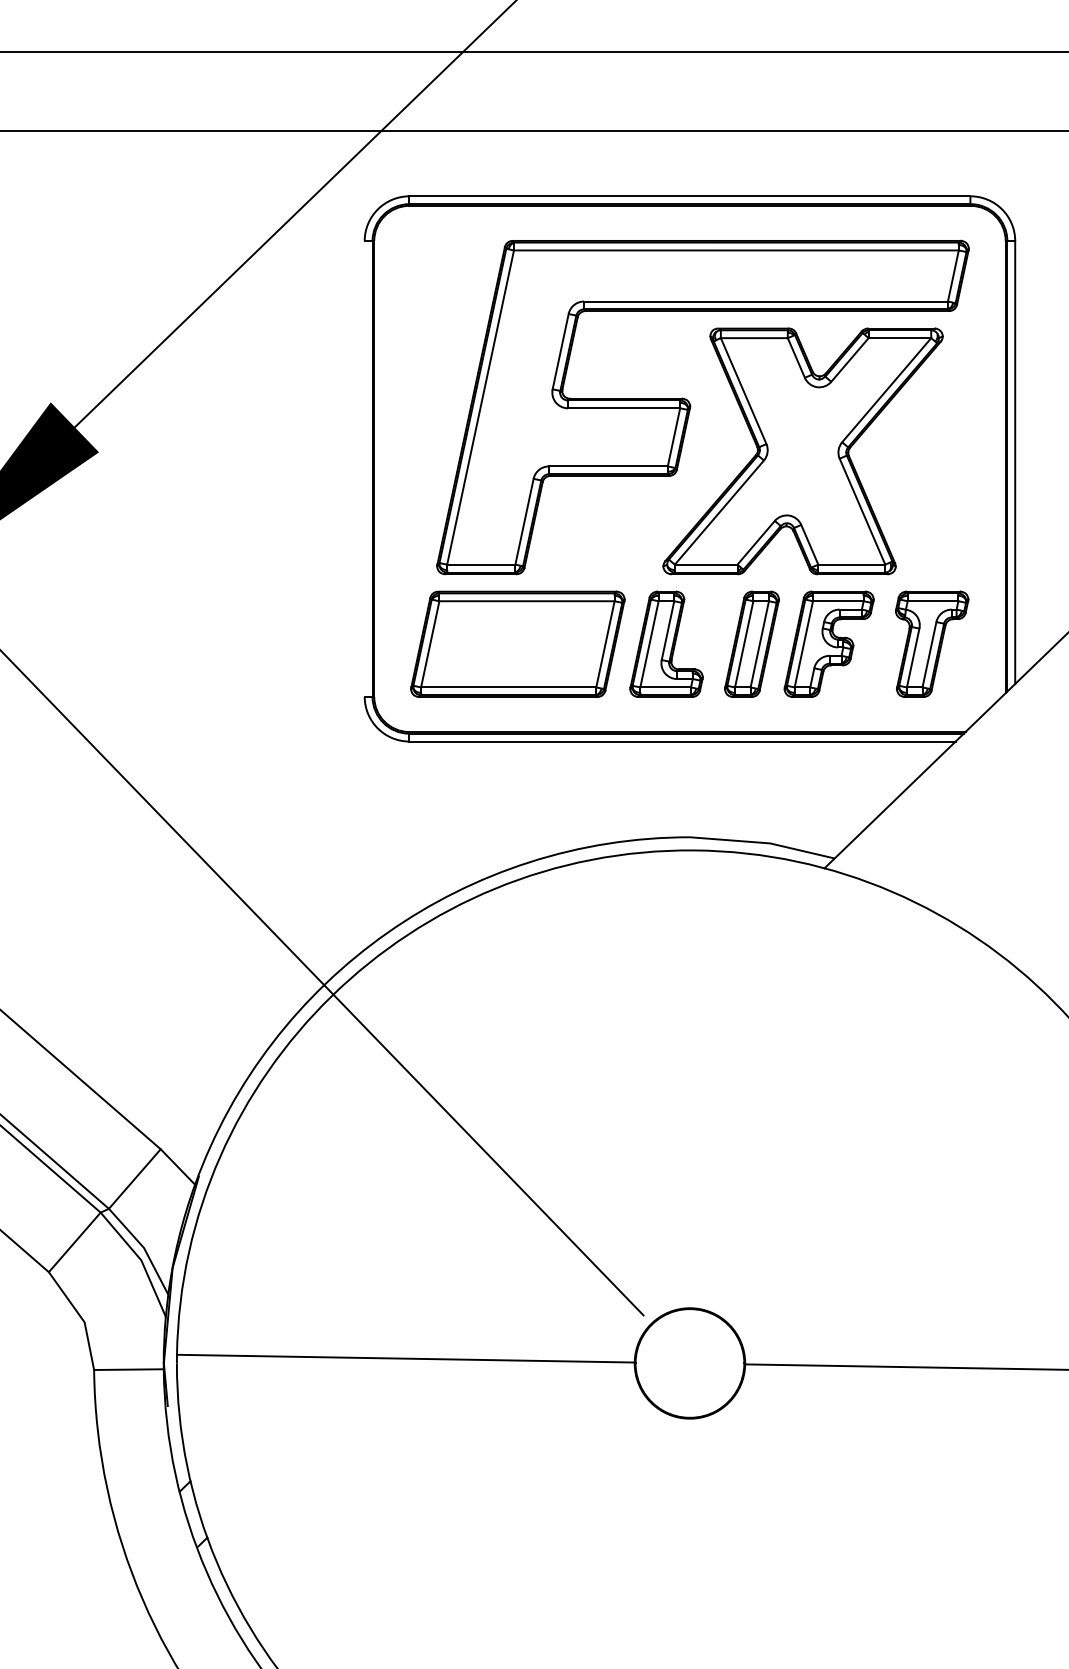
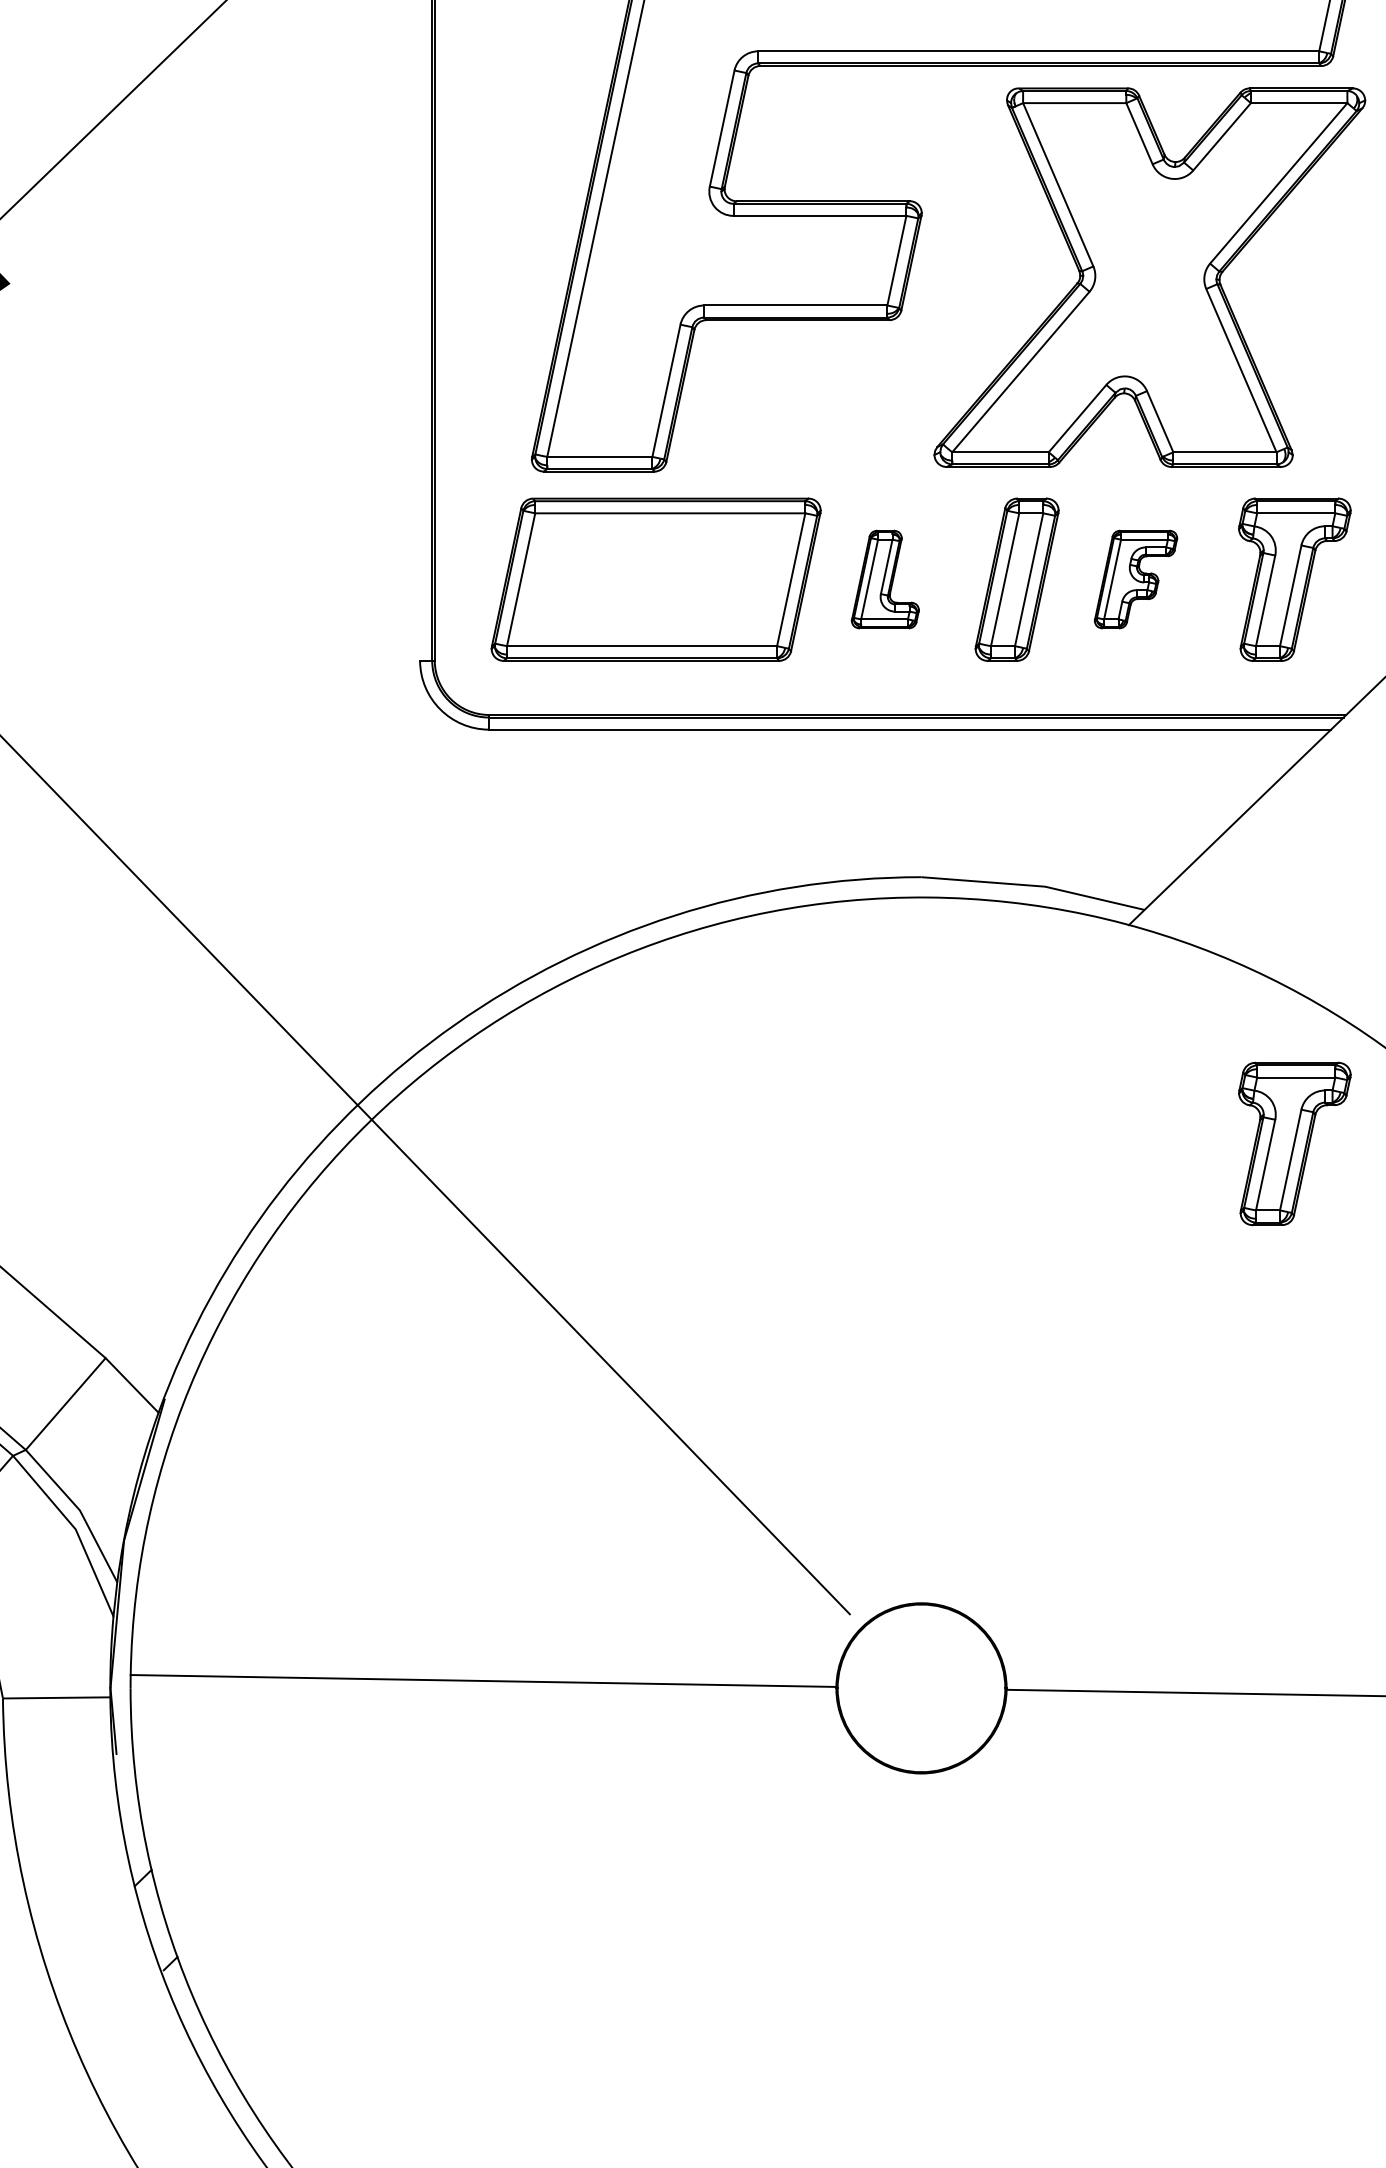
part: (802, 451) -> (1148, 277), moved
part: (666, 643) -> (885, 578), size x0.6
part: (828, 643) -> (1135, 578), size x0.6
part: (931, 1009) -> (1293, 1142), added

